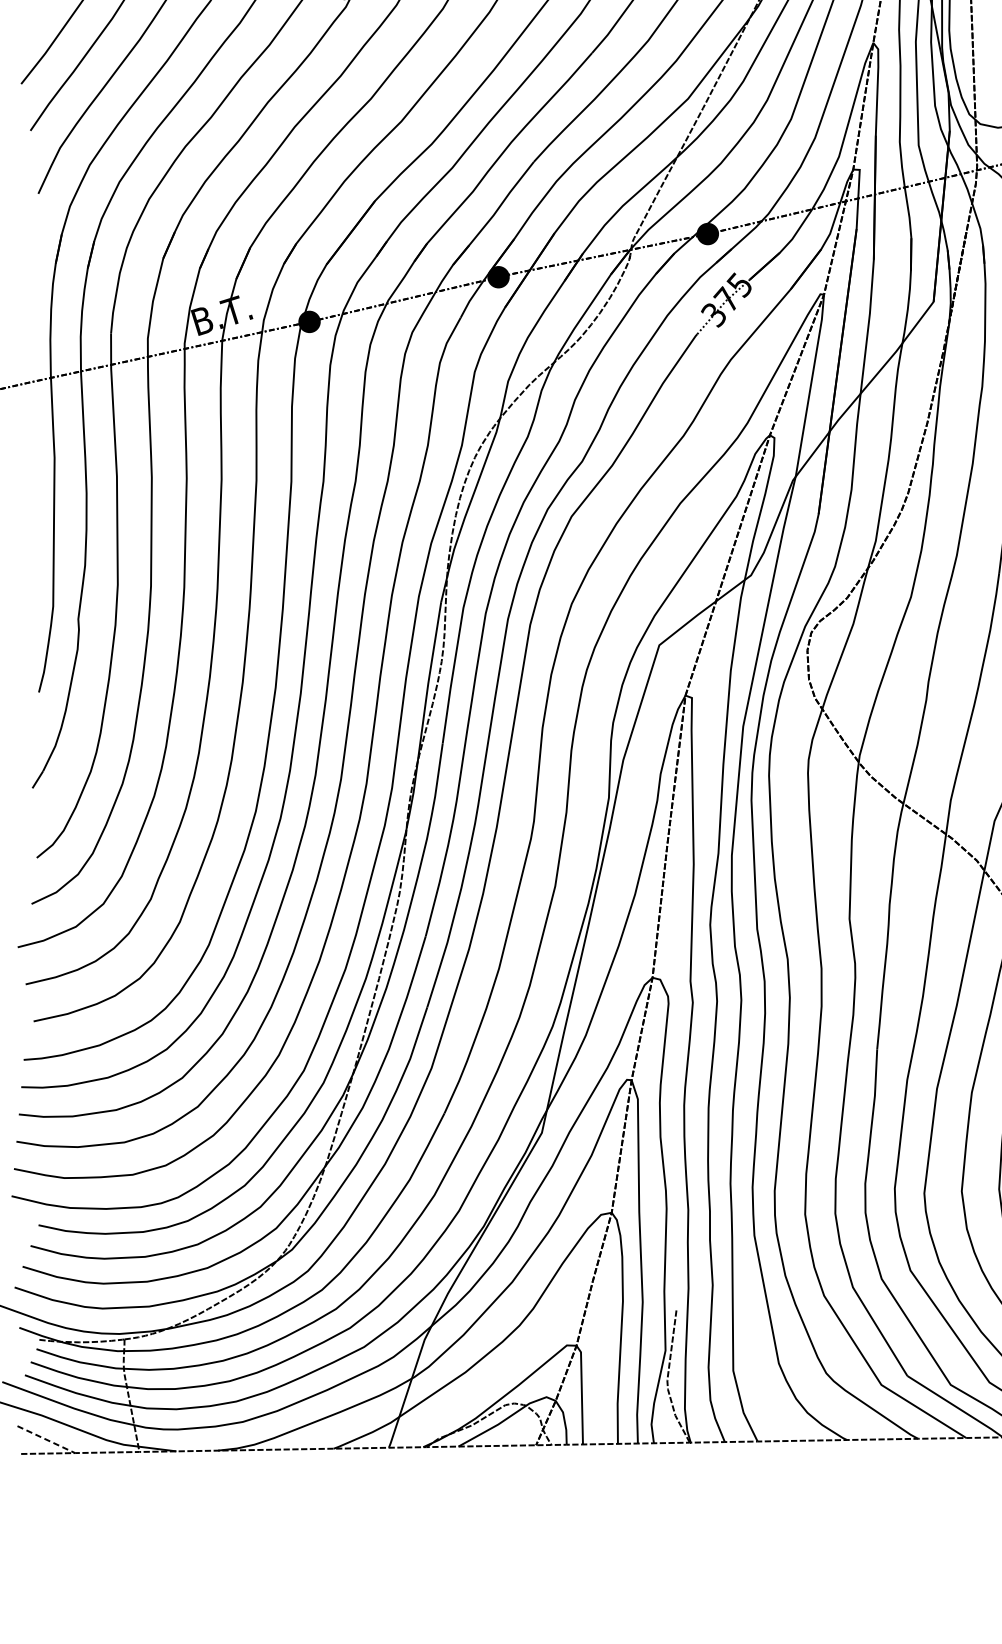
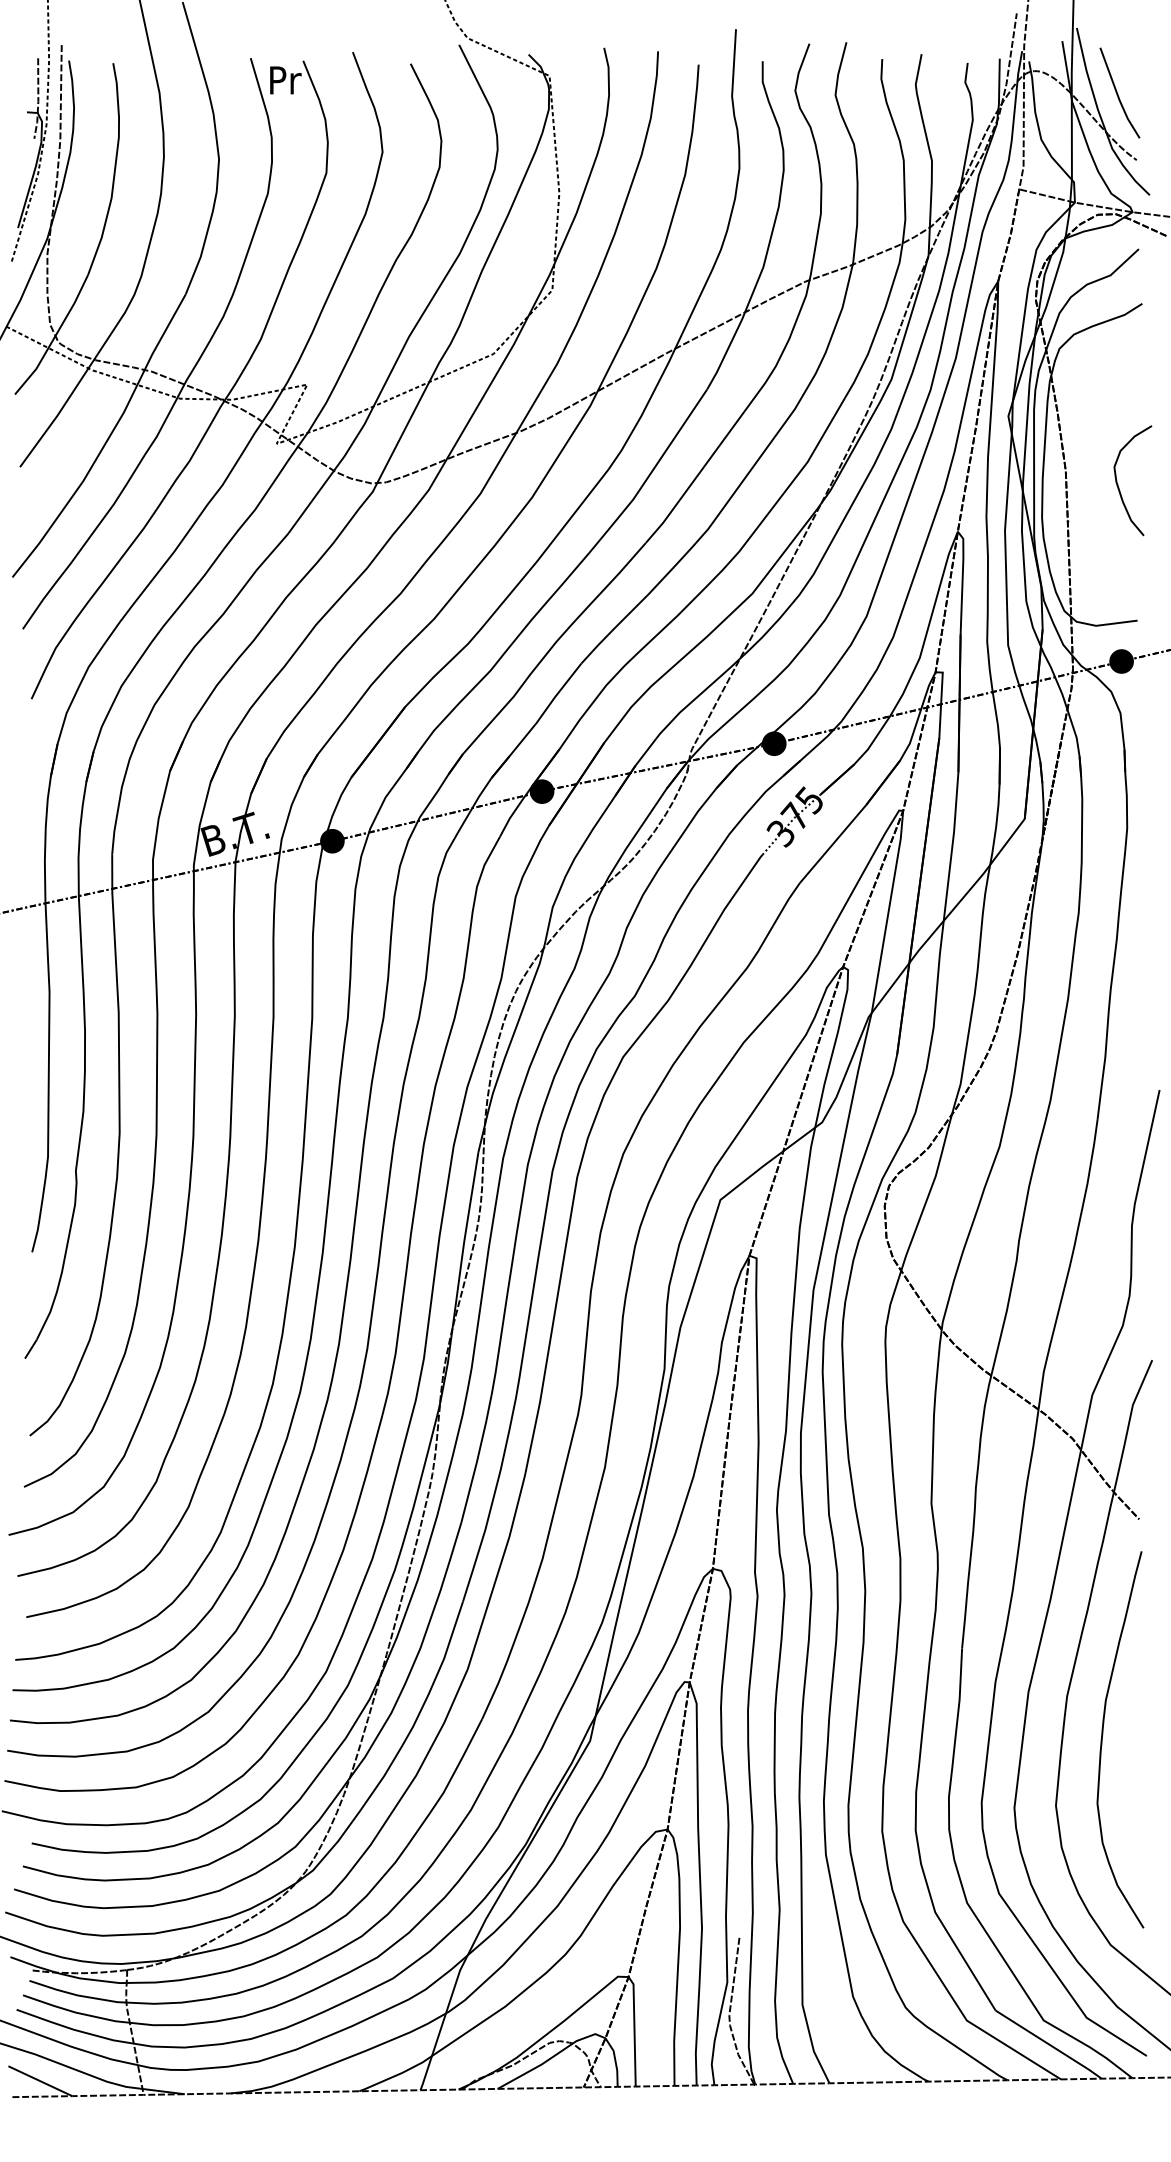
line: (46, 1439) -> (40, 2081), dashed -> solid

